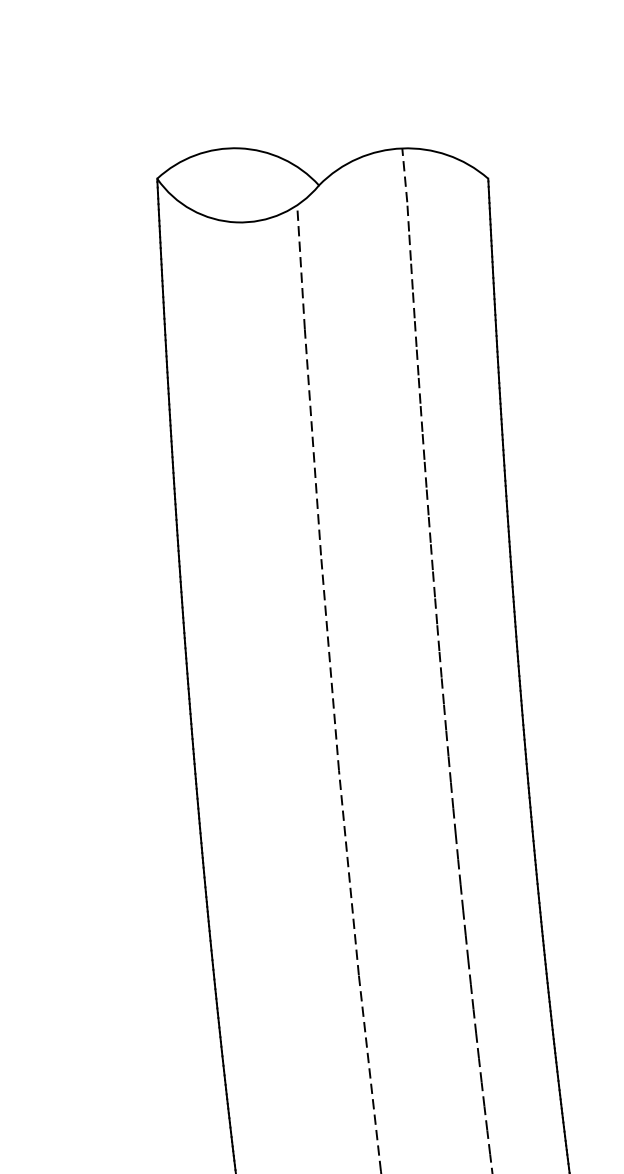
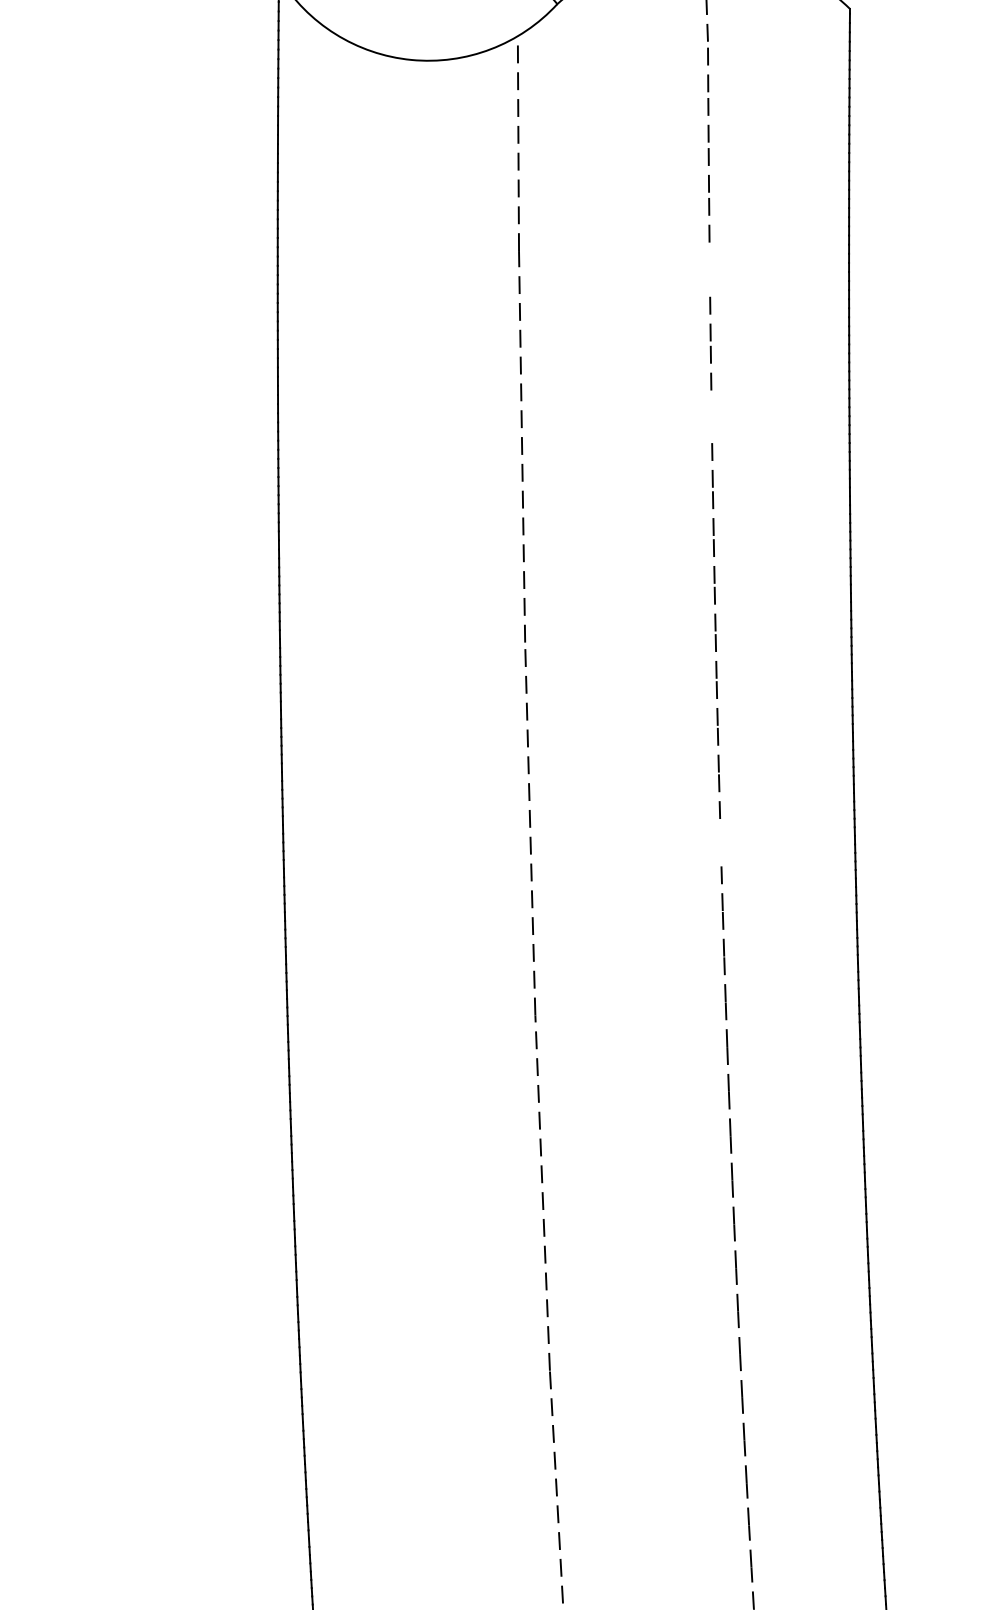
line: (415, 332) -> (709, 267), removed
line: (421, 417) -> (711, 414), removed
line: (440, 664) -> (720, 842), removed

